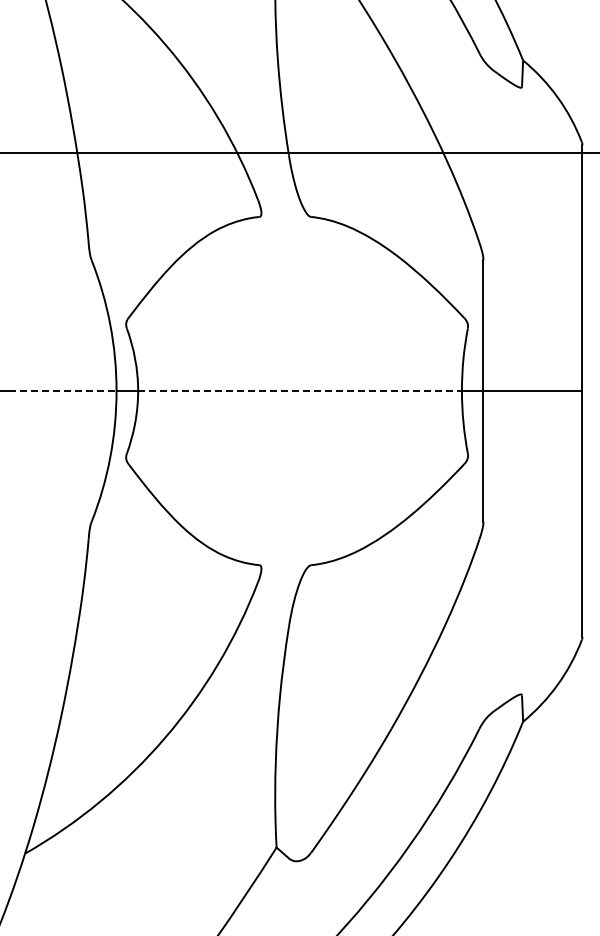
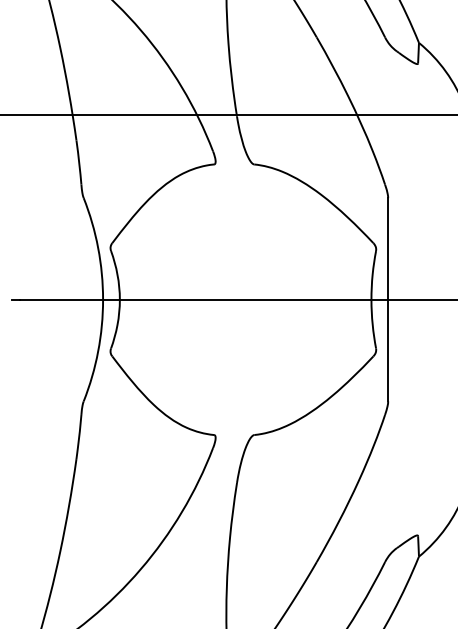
line: (62, 391) -> (61, 300), dashed -> solid
line: (300, 391) -> (246, 300), dashed -> solid

